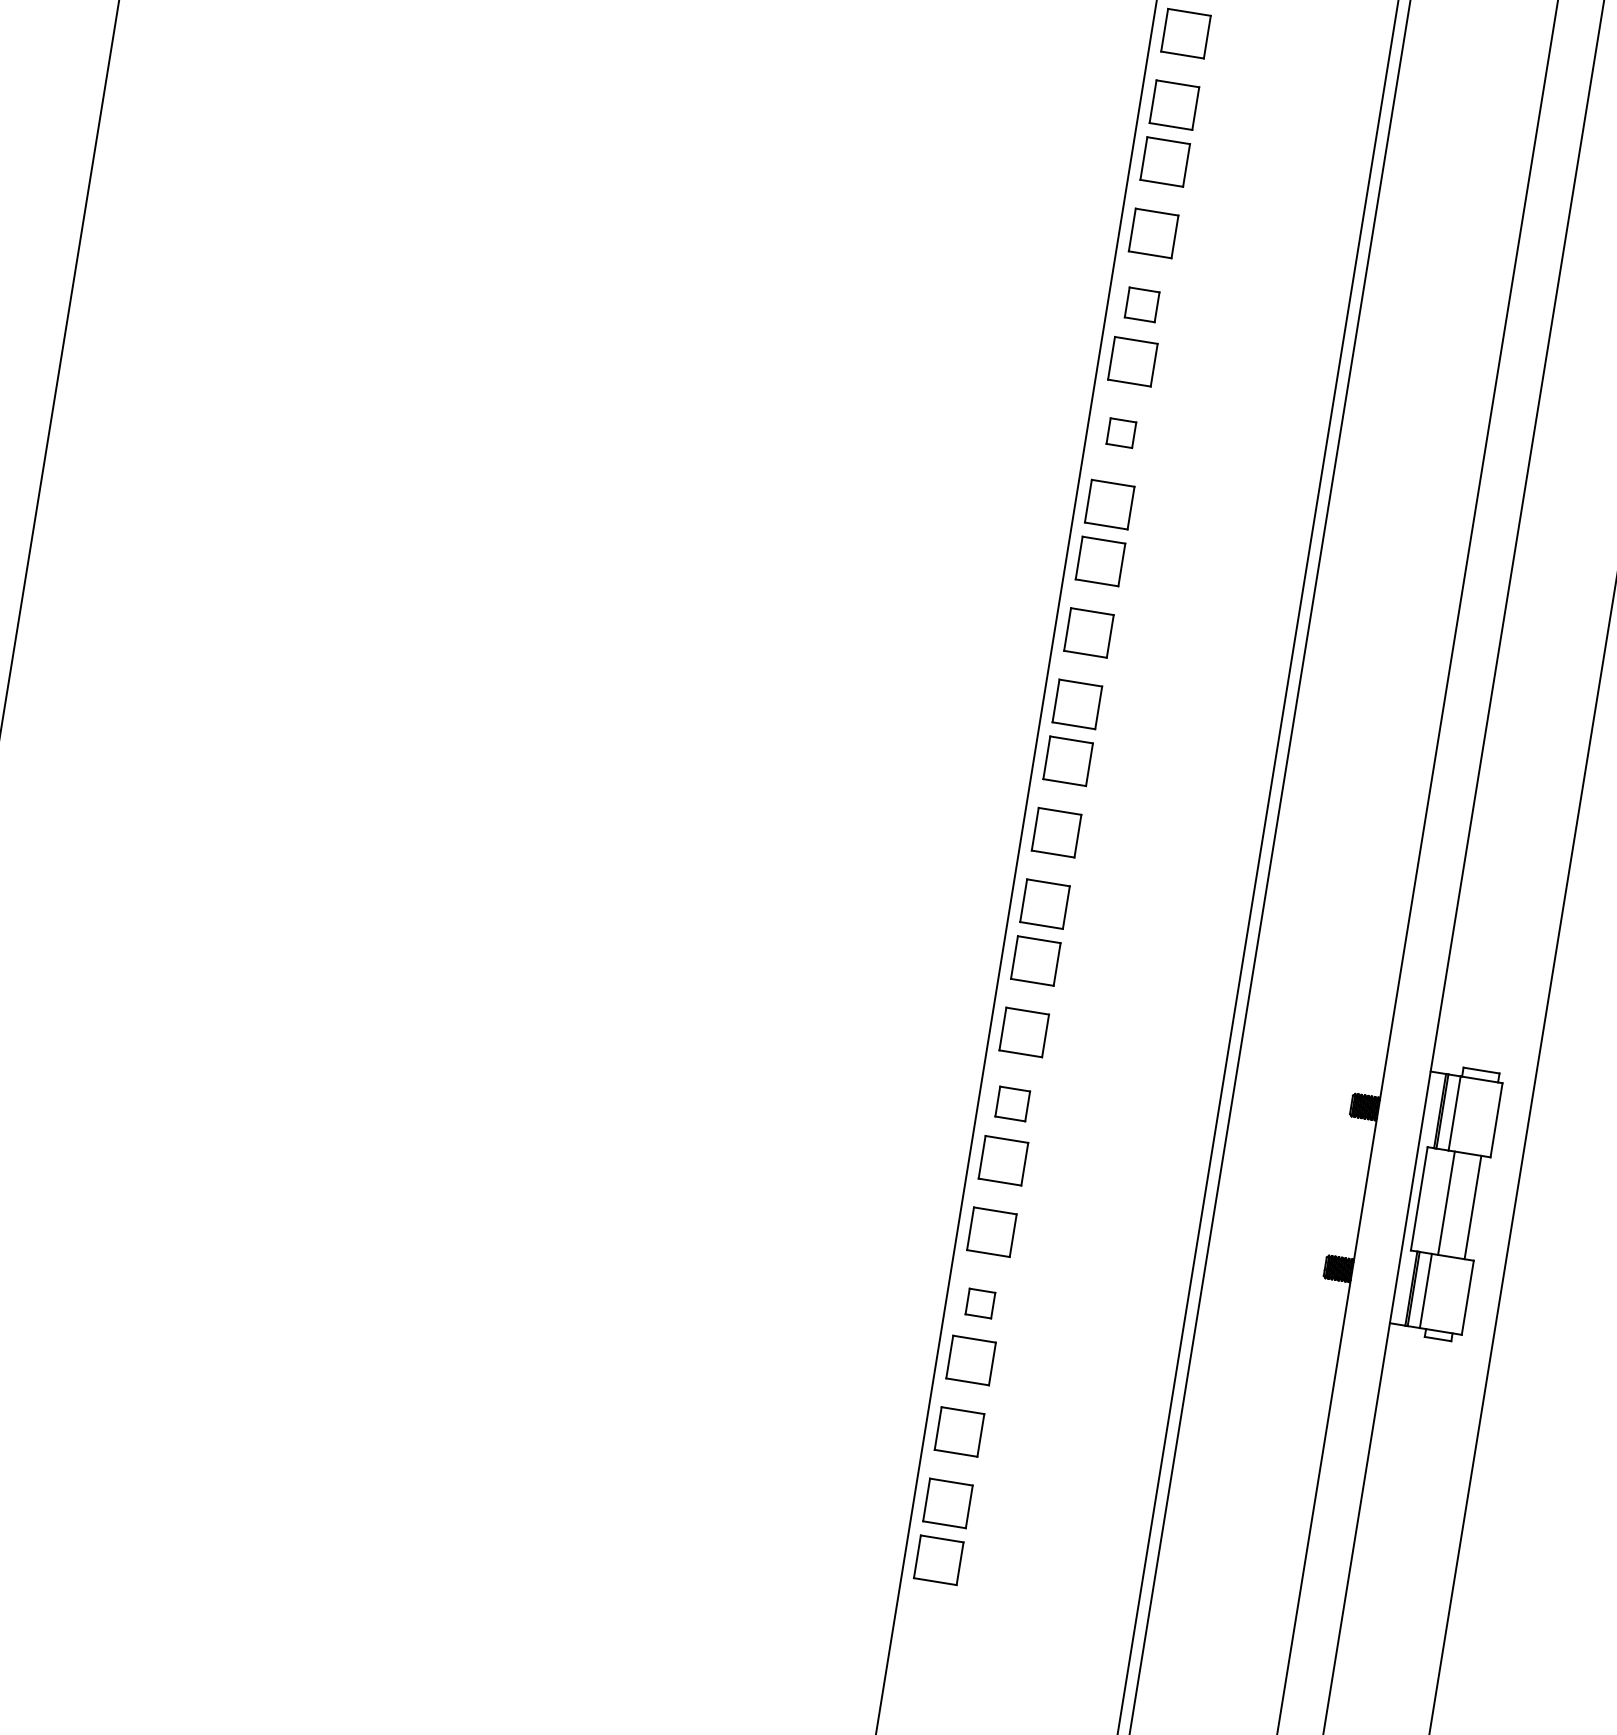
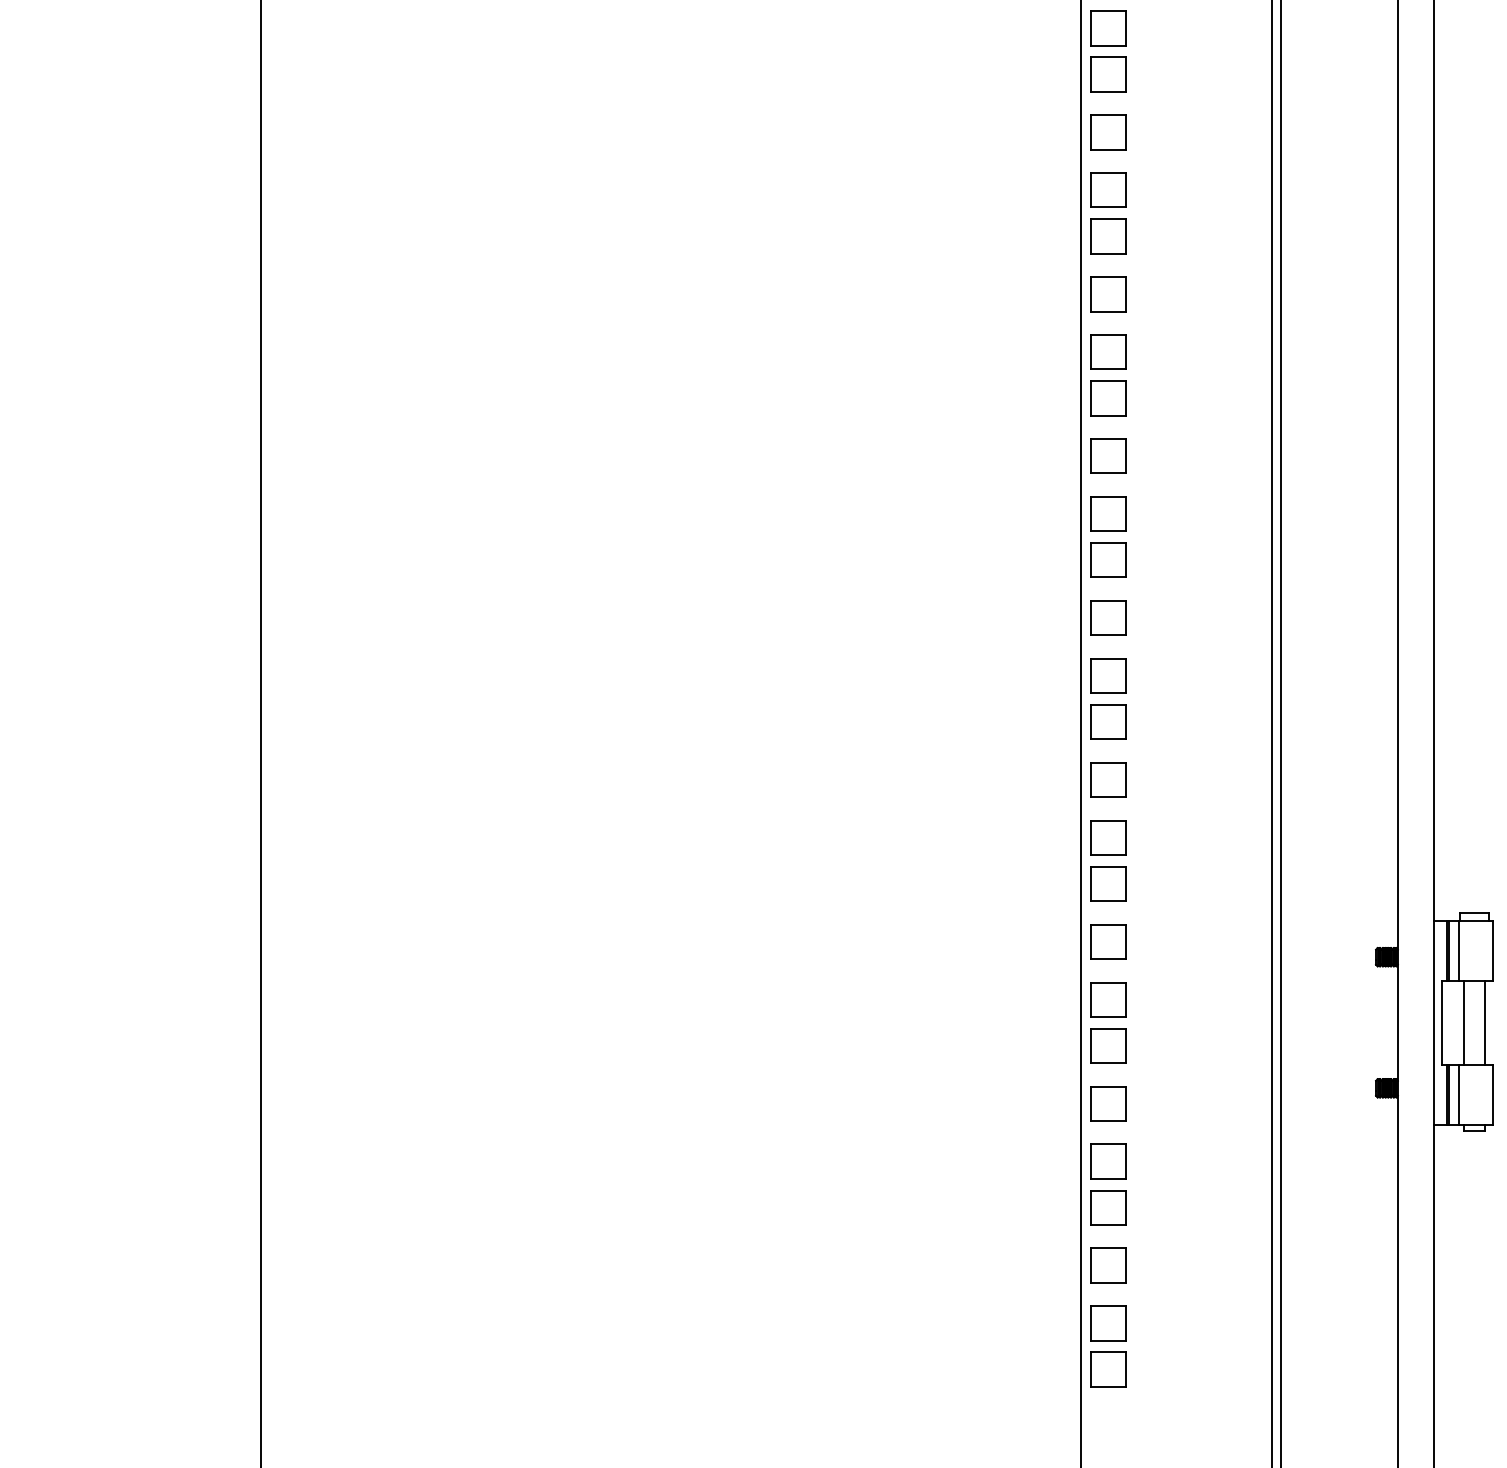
part: (1142, 304) -> (1108, 351), size x1.43
part: (1121, 432) -> (1108, 455), size x1.67
part: (1012, 1103) -> (1108, 999), size x1.43
part: (980, 1303) -> (1108, 1161), size x1.67

